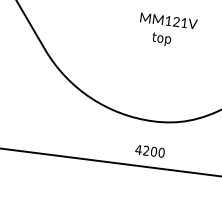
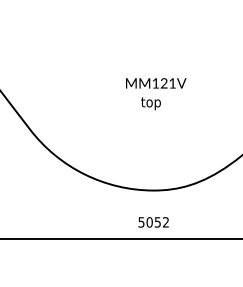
text: (149, 151) -> (153, 222), 4200 -> 5052

